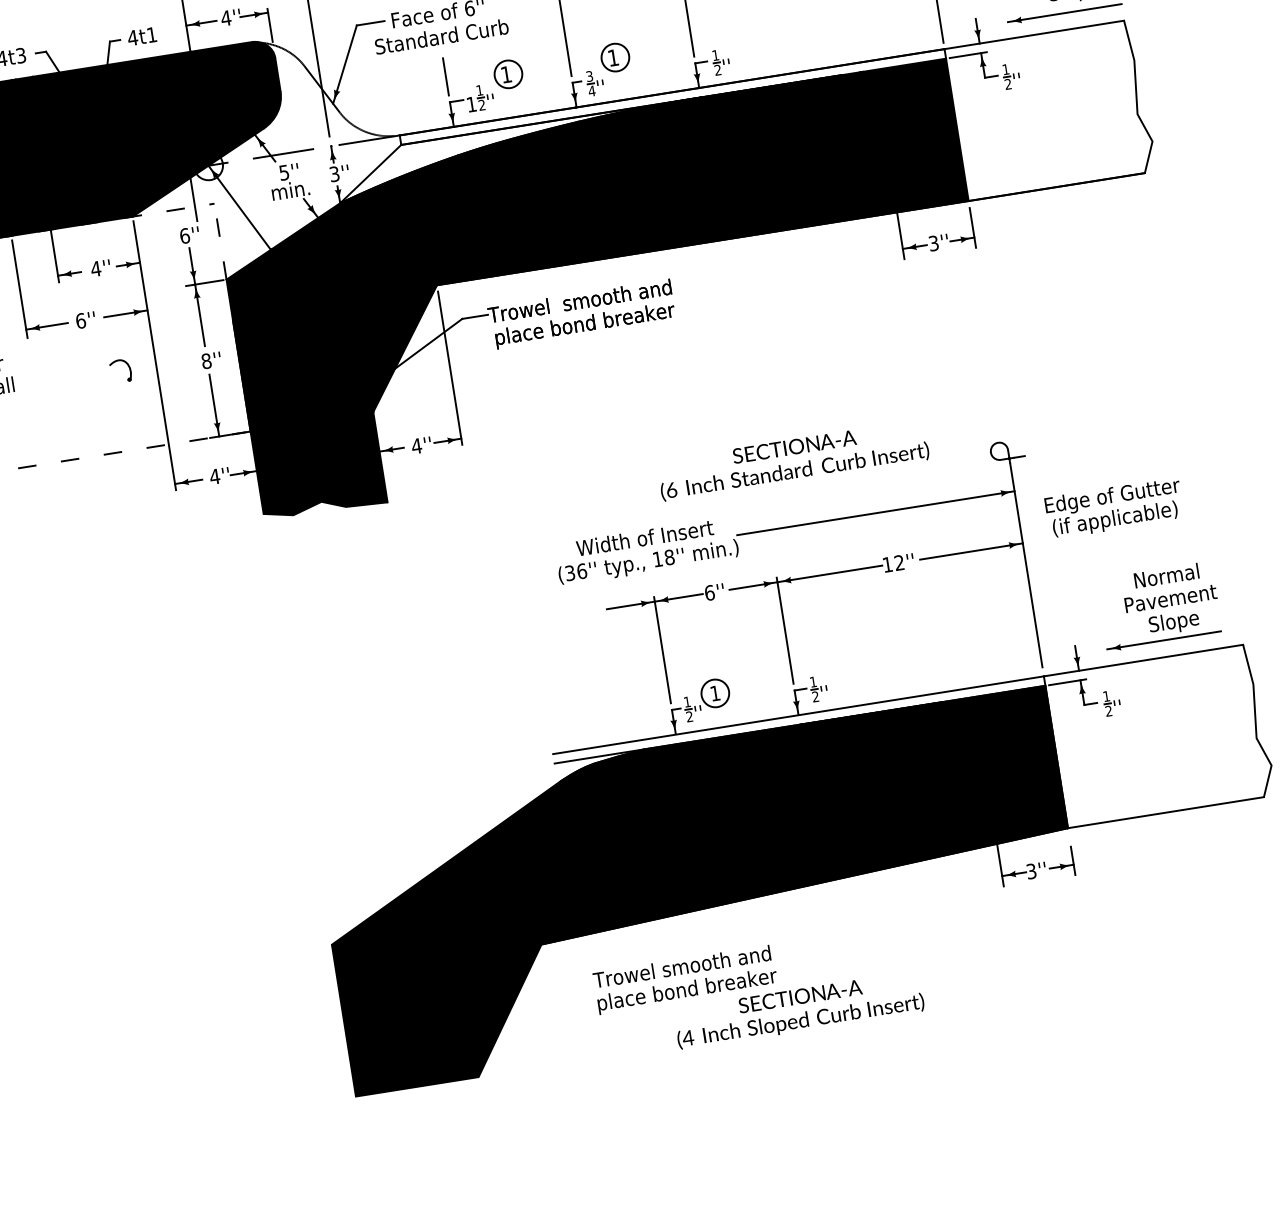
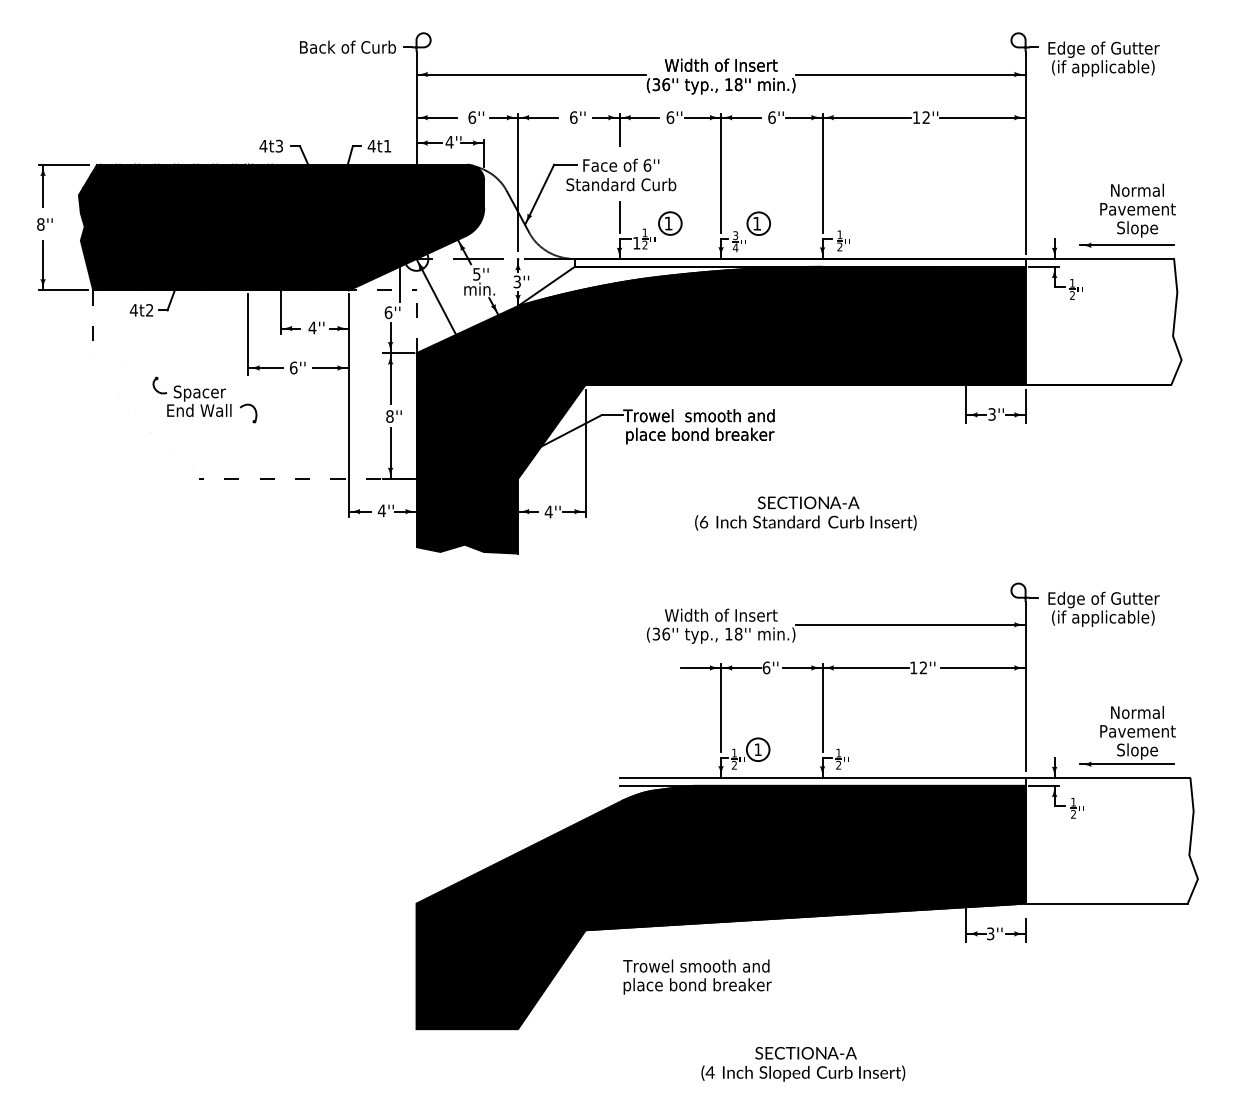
part: (127, 366) -> (254, 410), moved
text: (792, 460) -> (805, 513), moved
text: (1113, 507) -> (1103, 608), moved
text: (799, 1010) -> (803, 1064), moved

